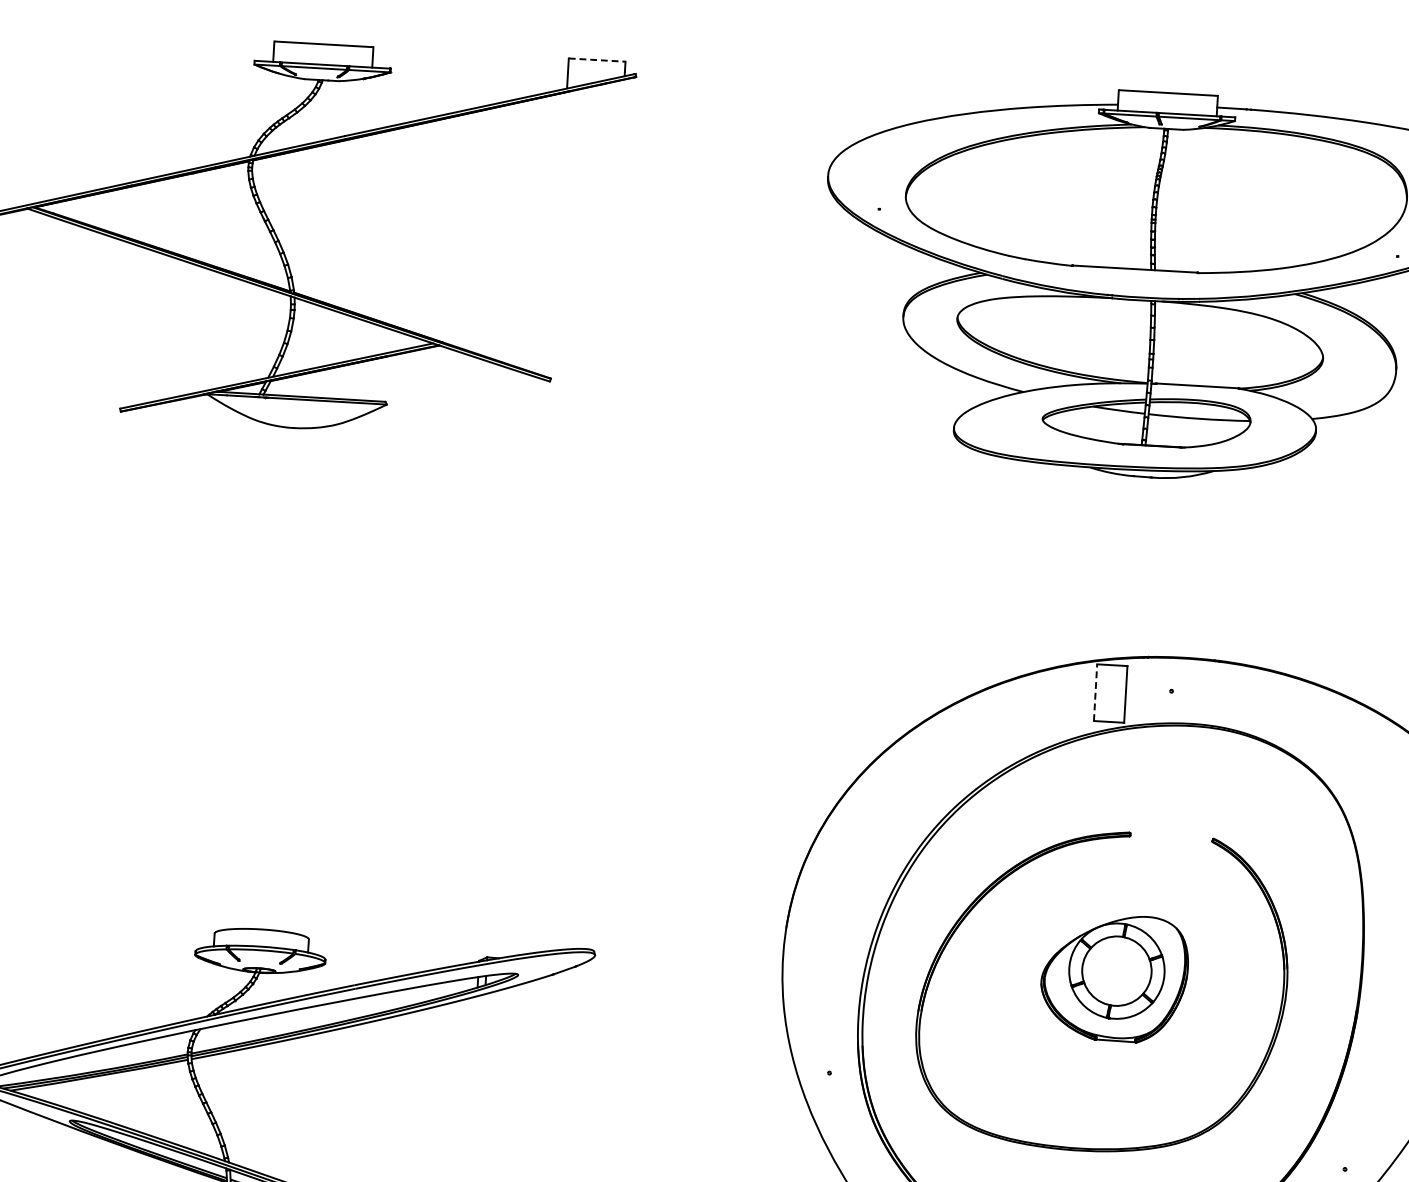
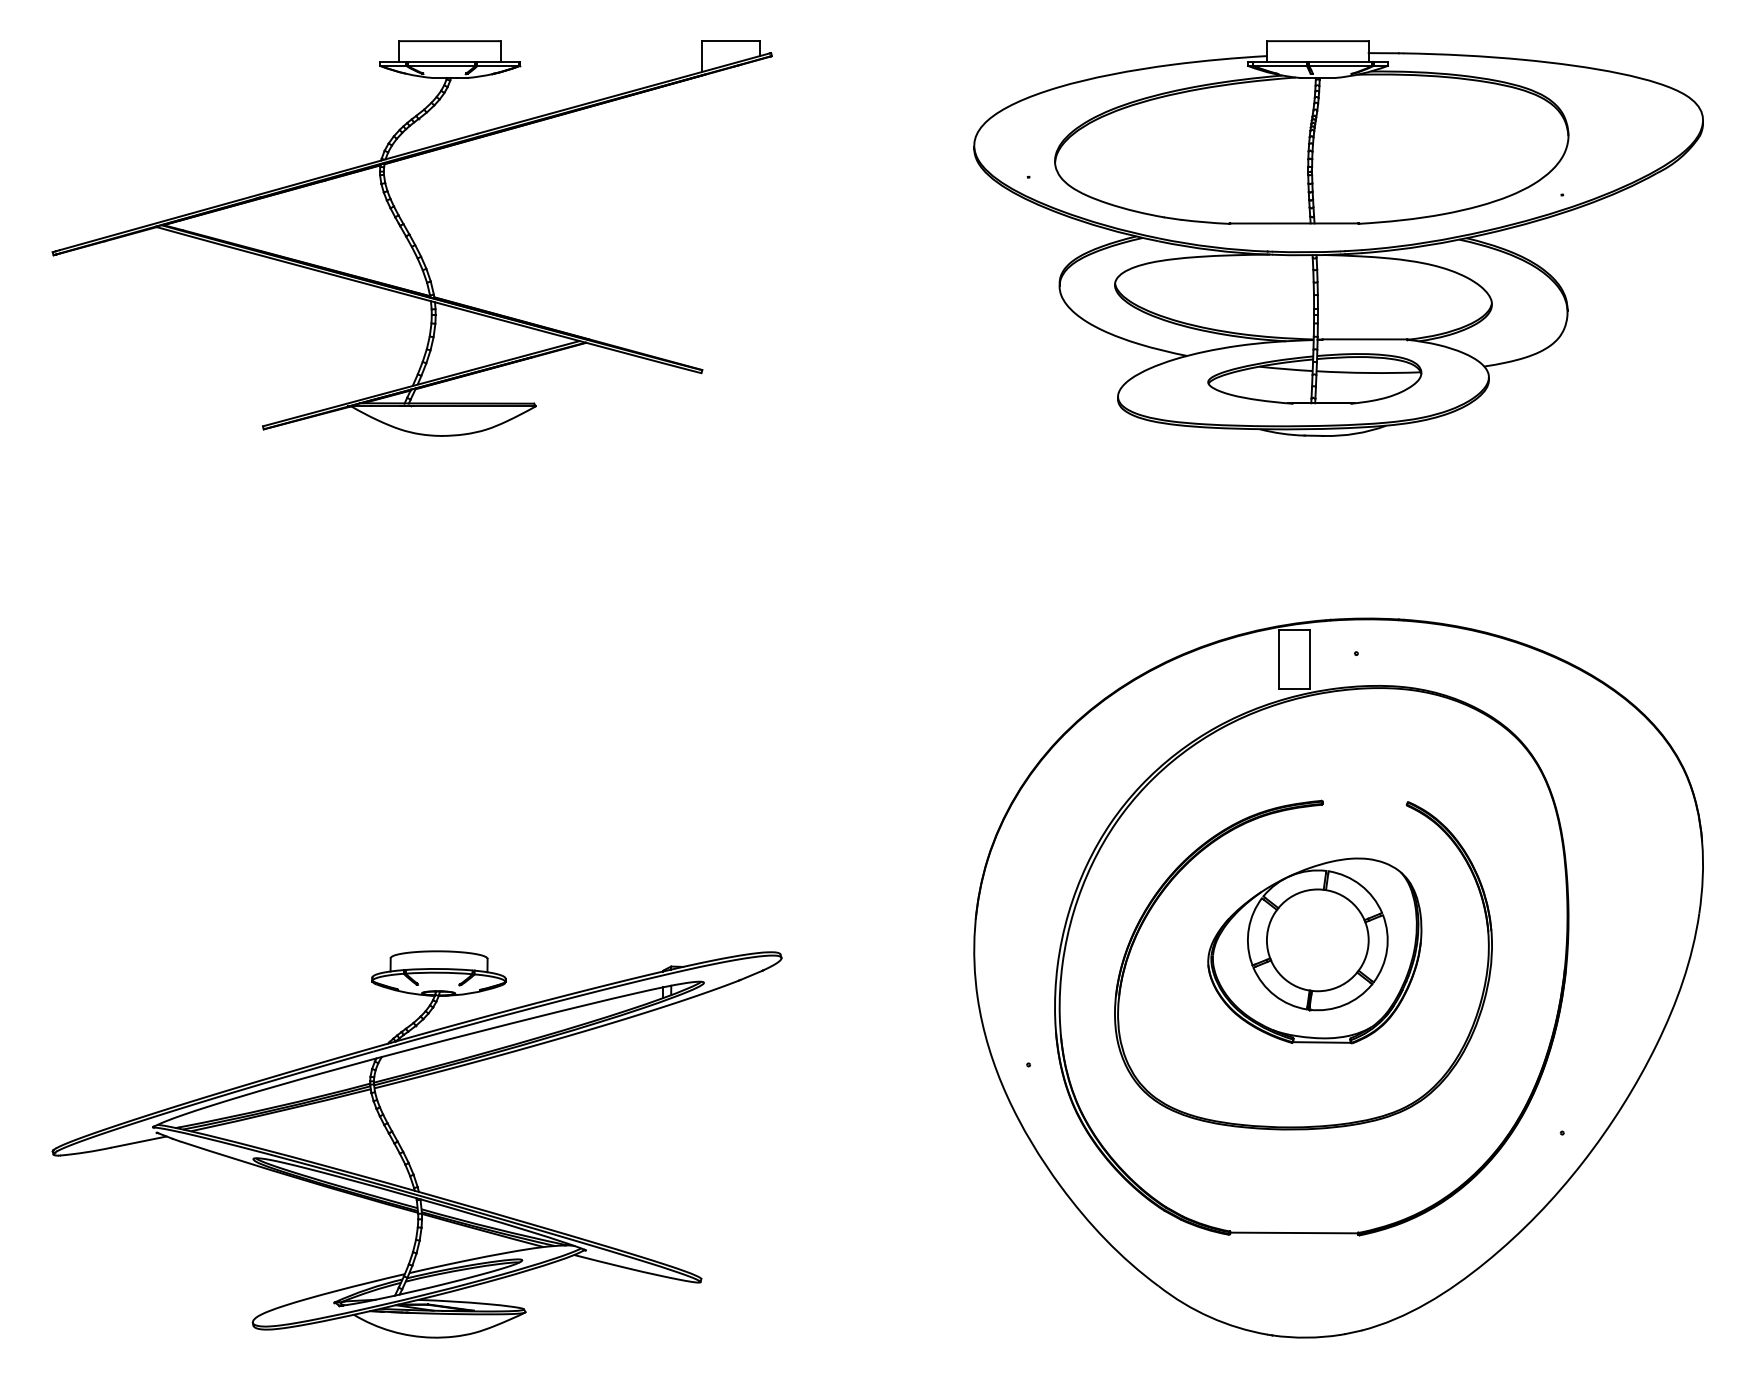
line: (597, 60) -> (731, 41), dashed -> solid
line: (1095, 692) -> (1278, 659), dashed -> solid
part: (1114, 977) -> (1314, 950), size x1.43

